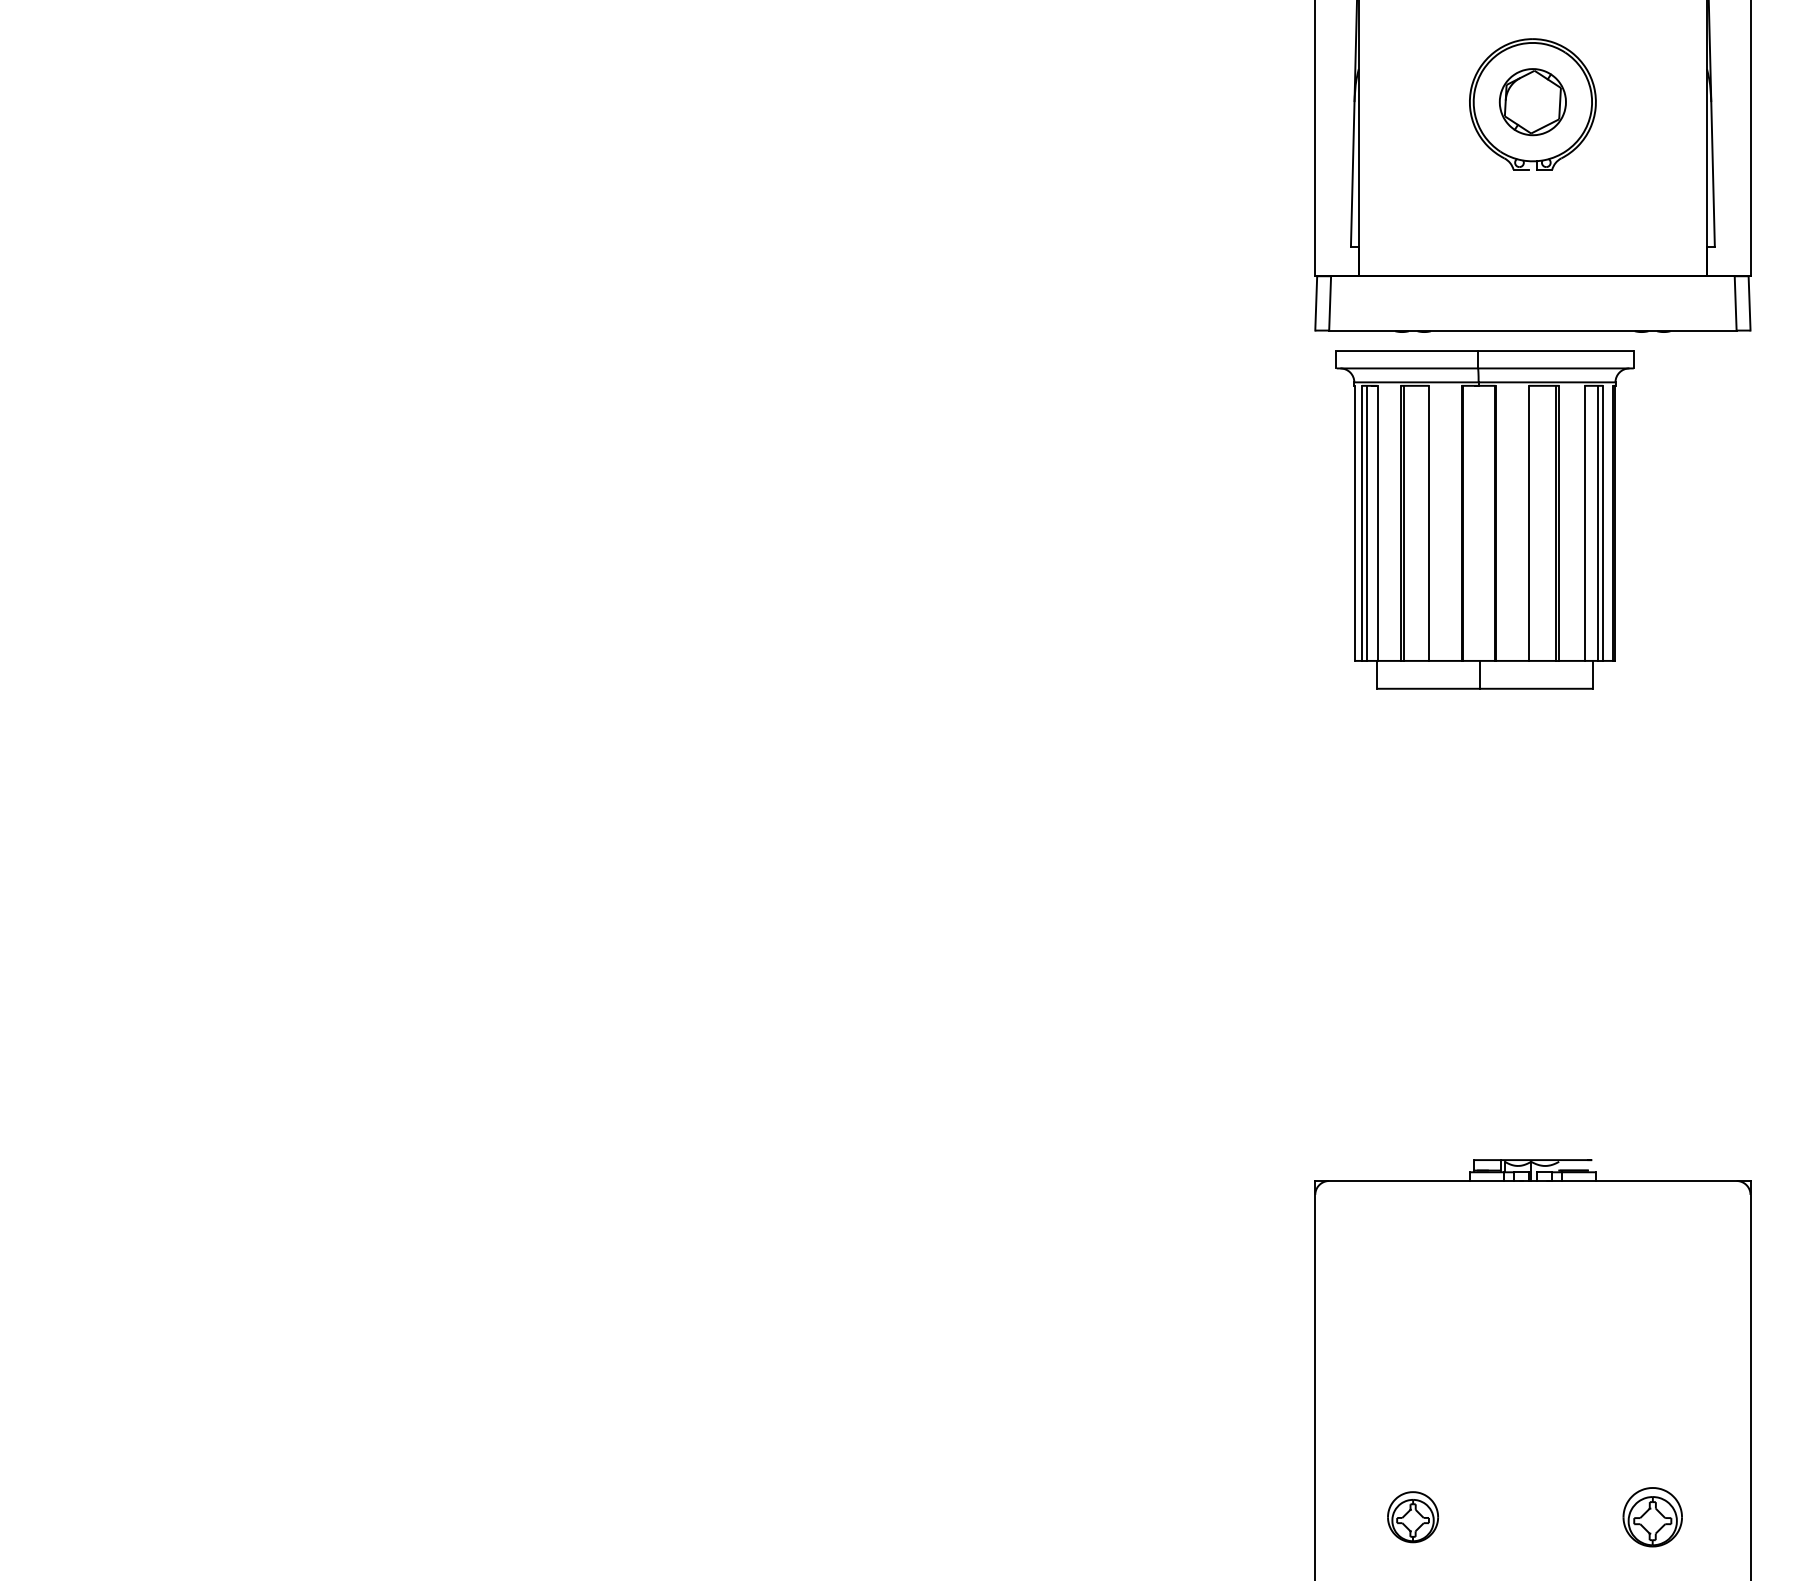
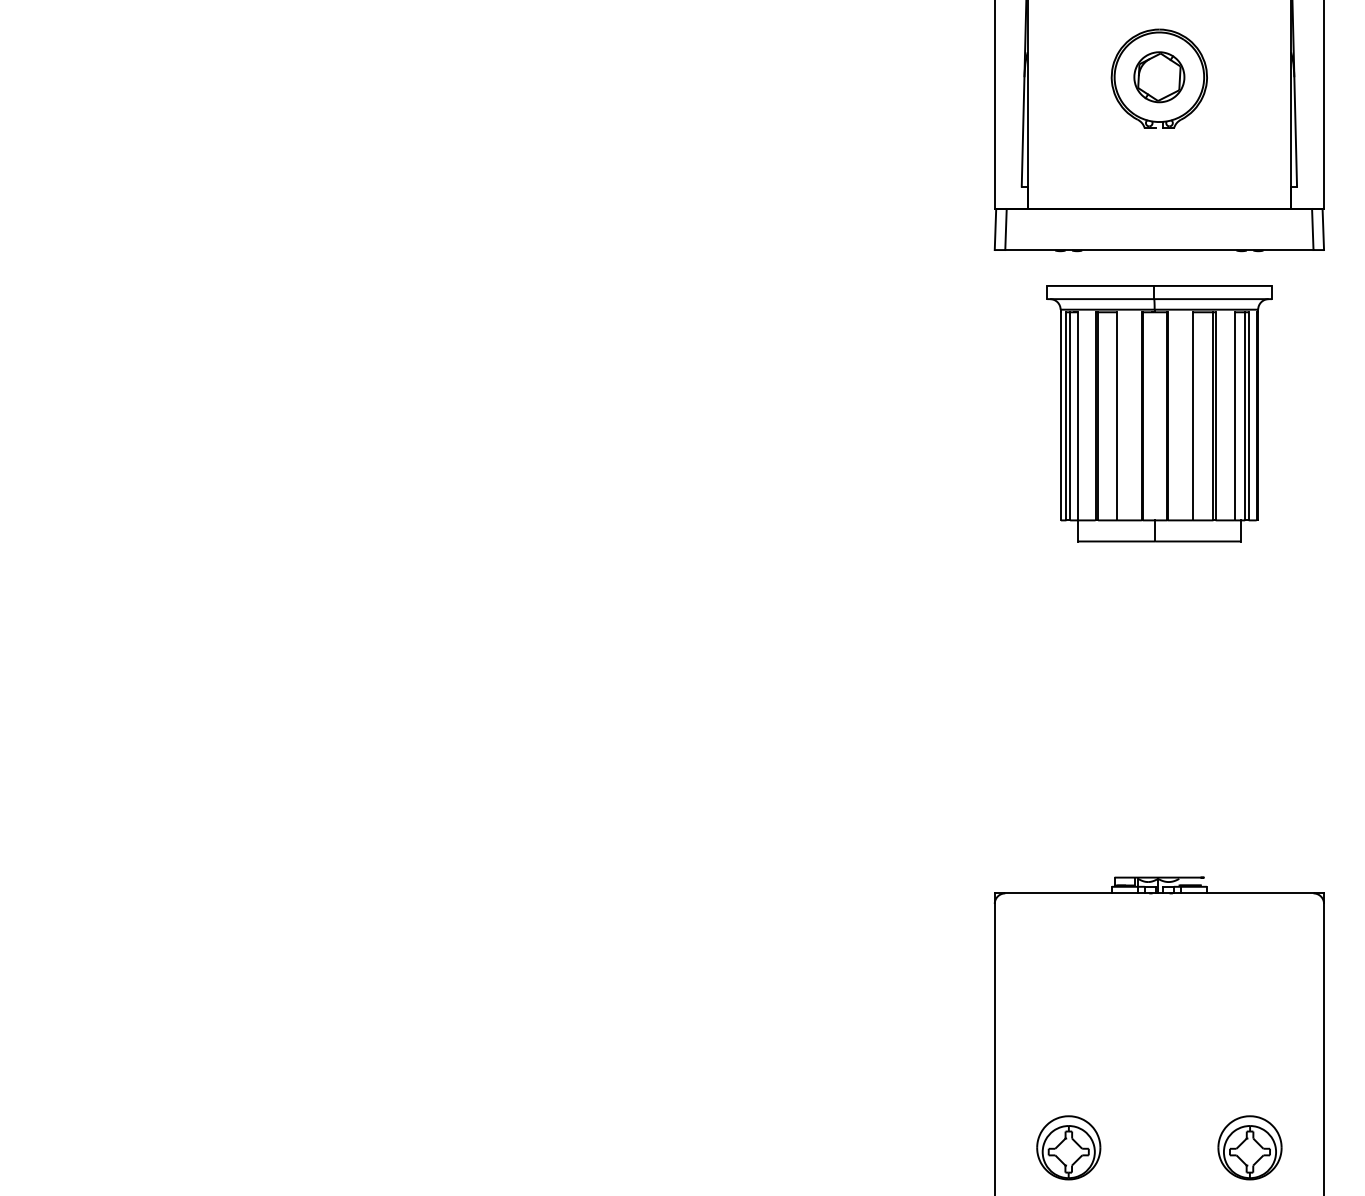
part: (1484, 519) -> (1159, 413), moved
part: (1412, 1516) -> (1068, 1147), size x1.67
part: (1652, 1516) -> (1249, 1147), size x1.43

